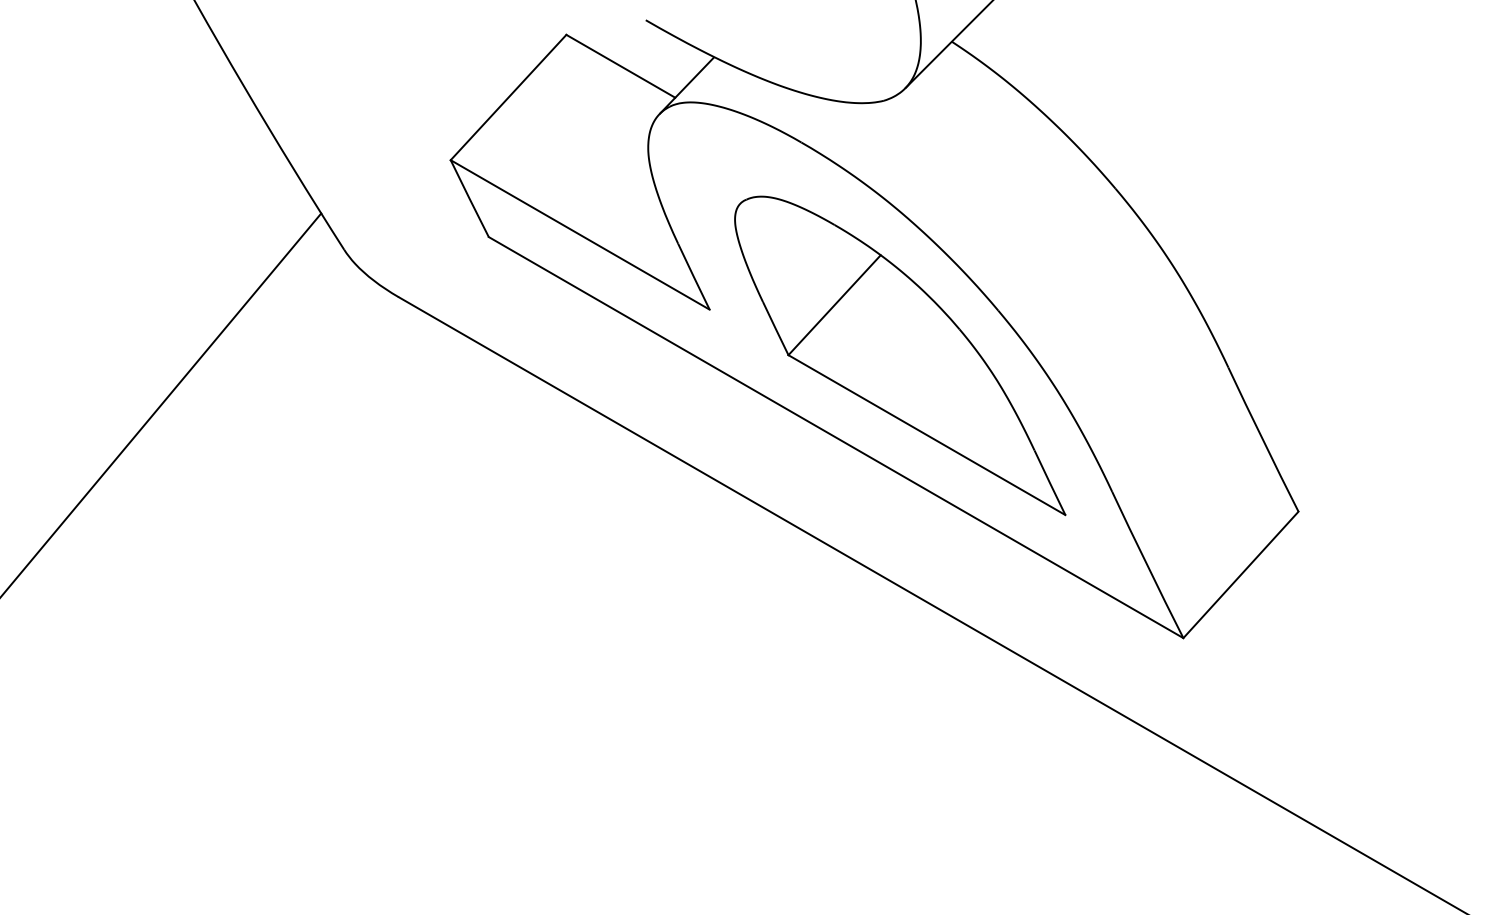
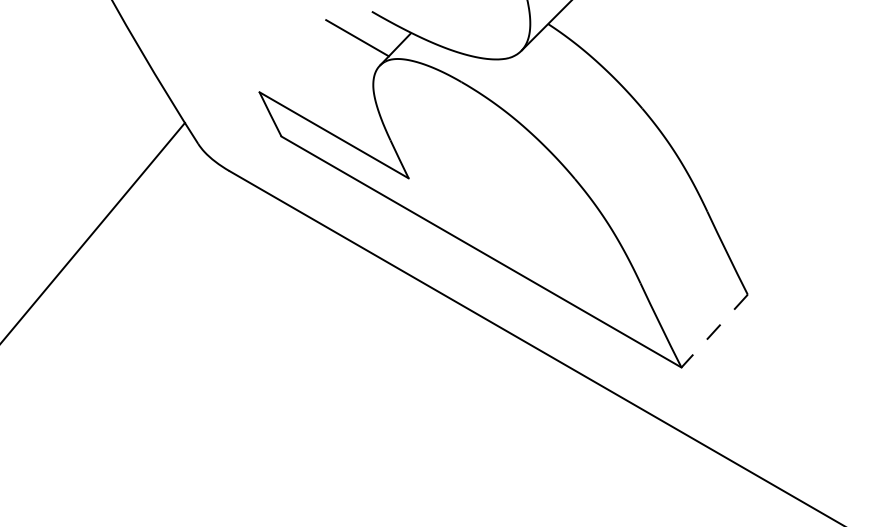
line: (507, 98) -> (292, 56), removed
part: (900, 355) -> (518, 204), removed
line: (1240, 575) -> (714, 331), solid -> dashed

